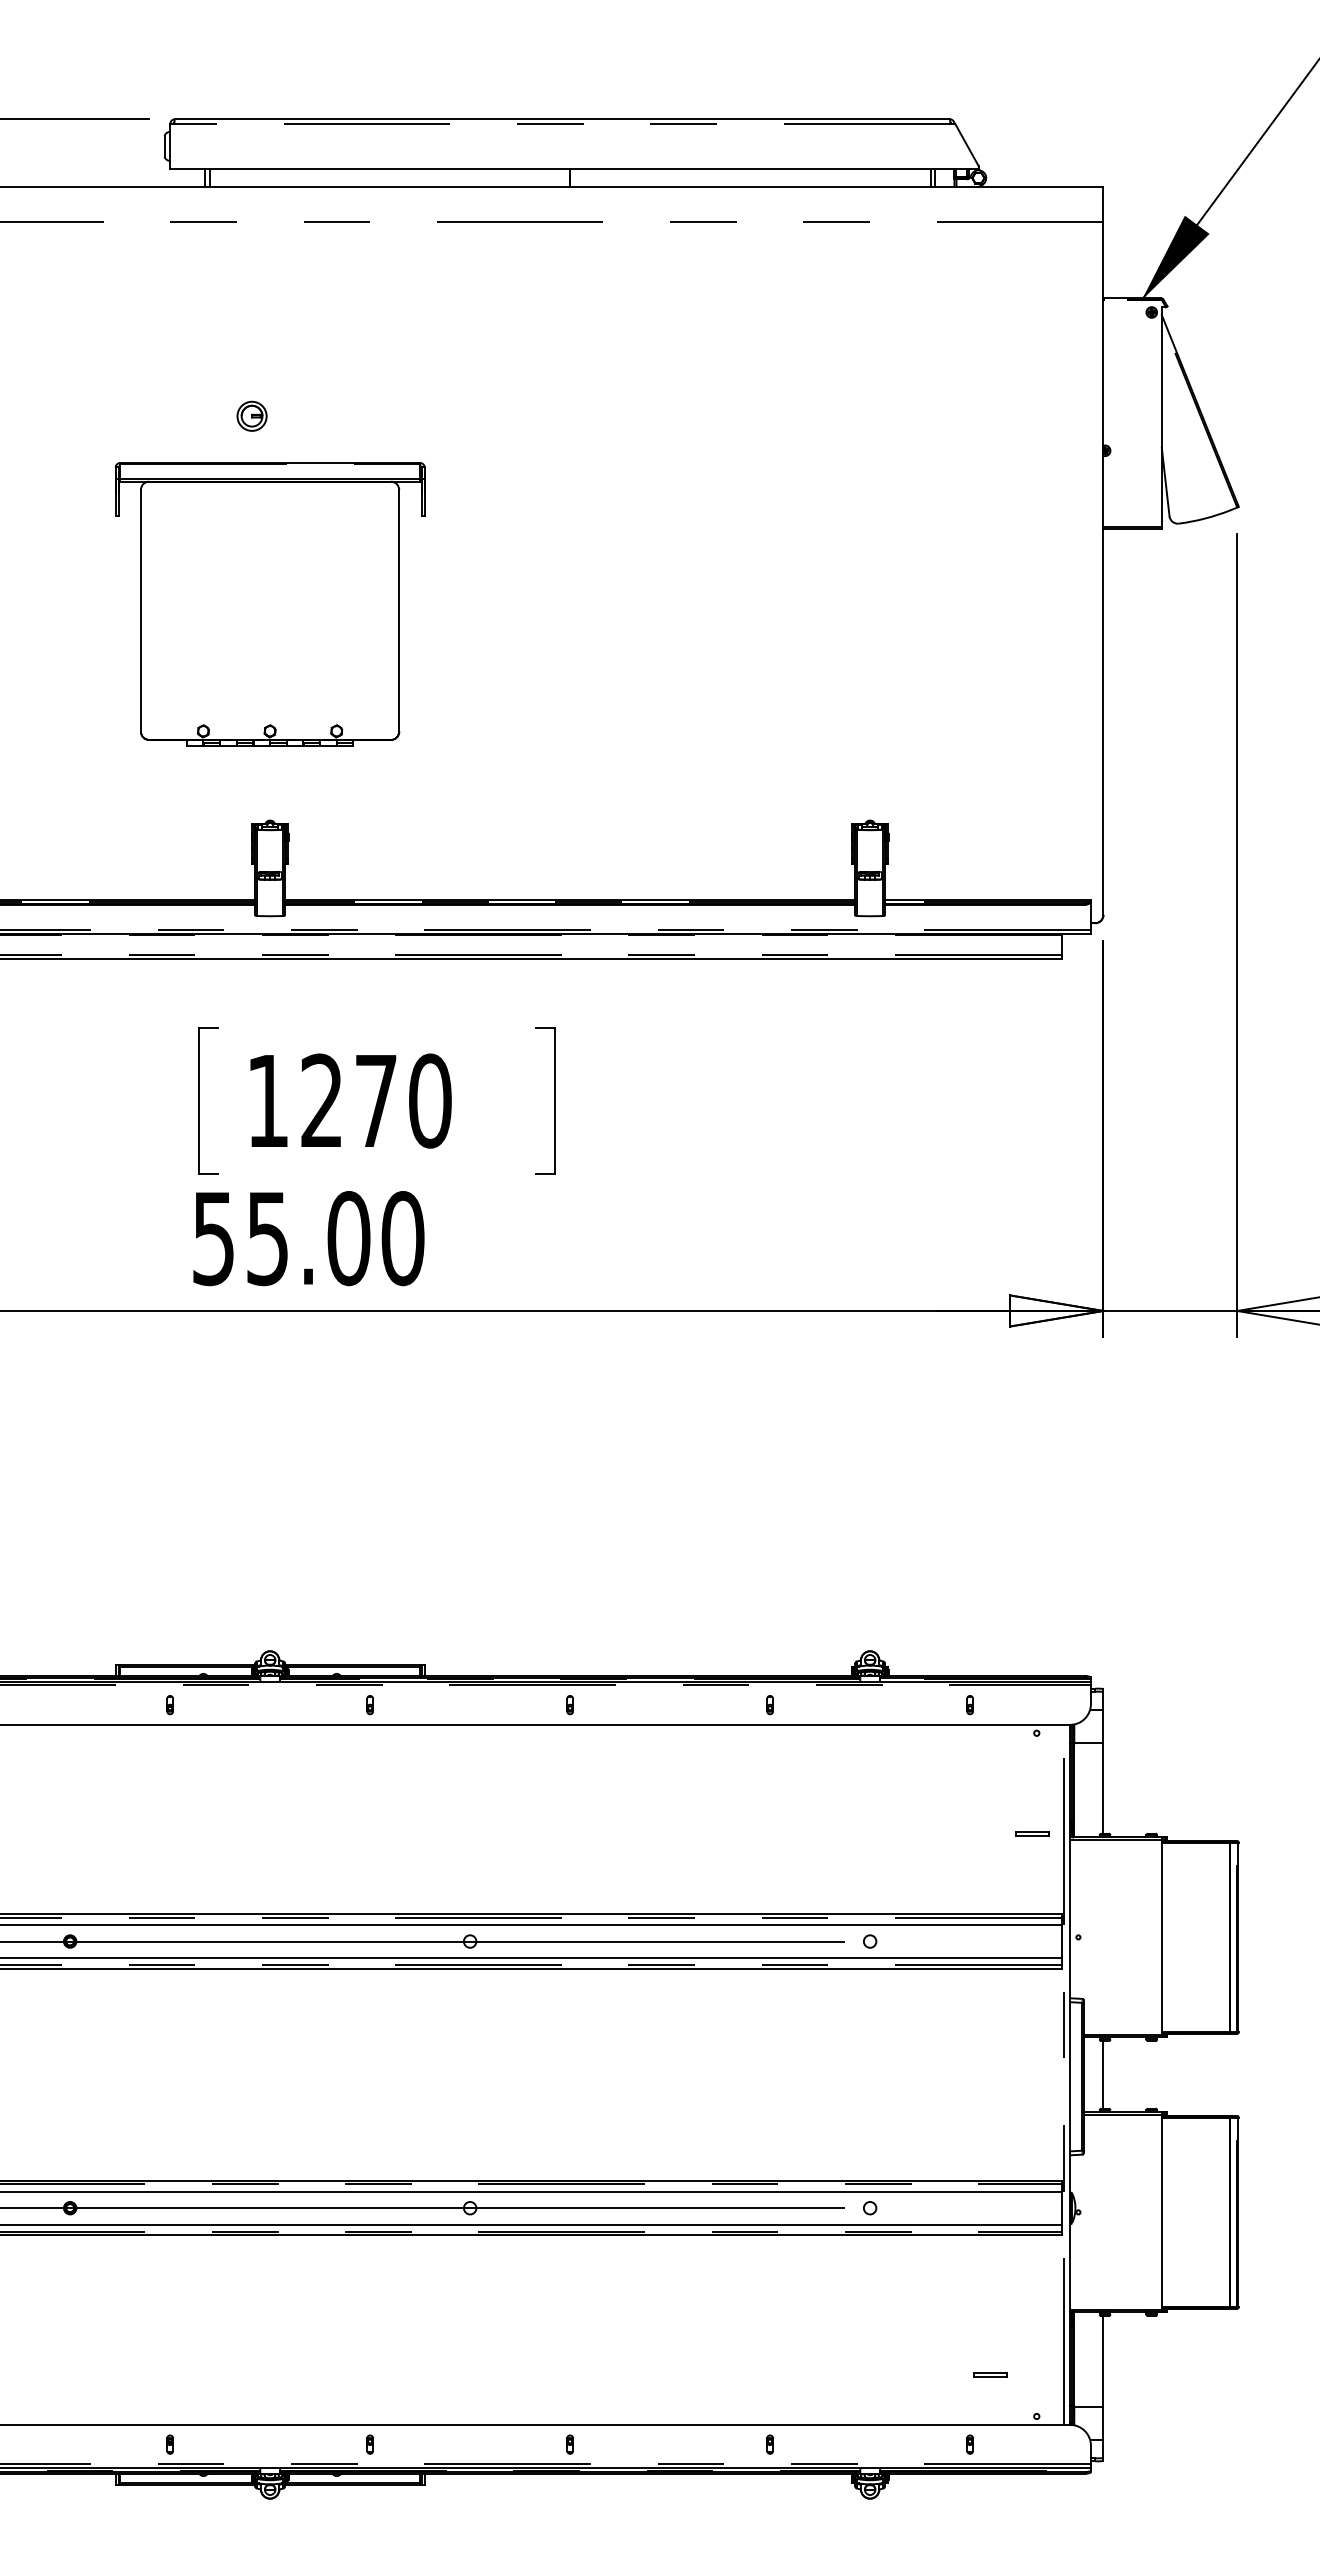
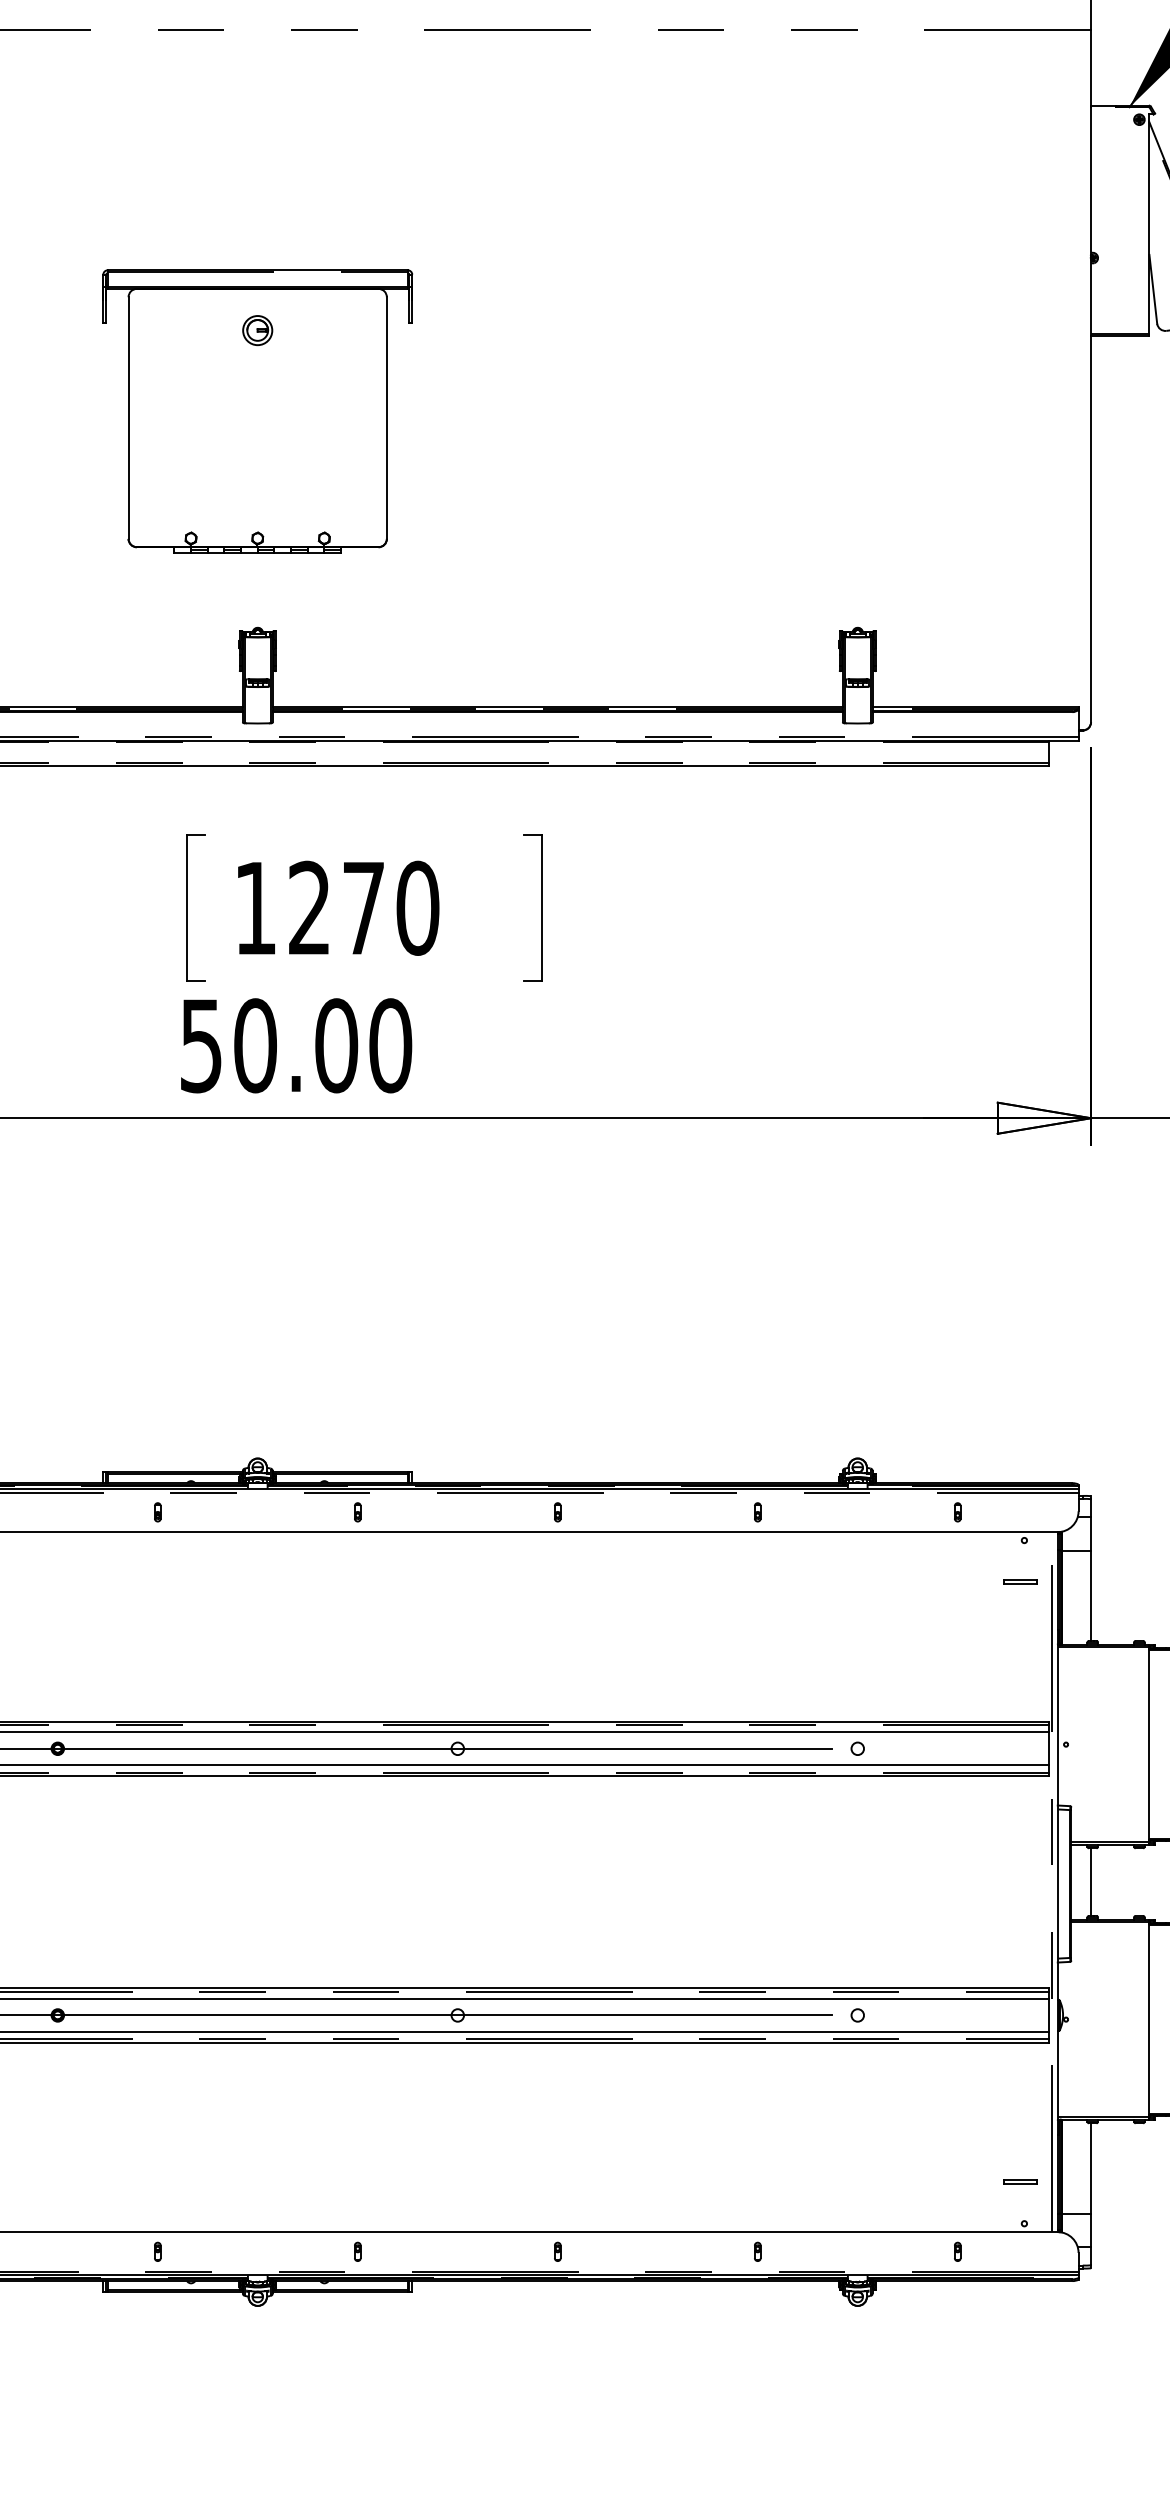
part: (251, 415) -> (257, 329), moved
text: (267, 1238) -> (255, 1045), 55.00 -> 50.00
part: (1032, 1833) -> (1020, 1581), moved
part: (990, 2374) -> (1020, 2181), moved

